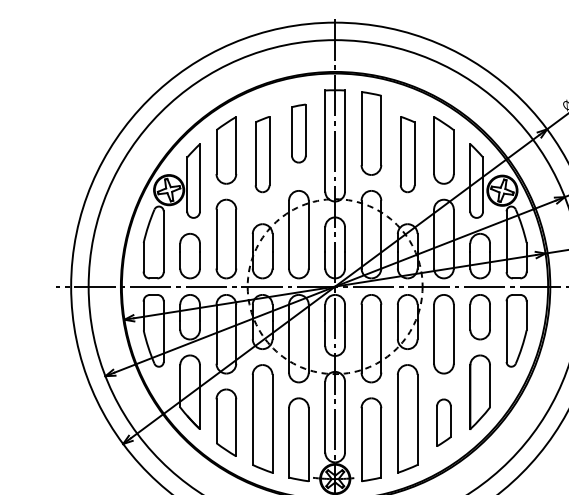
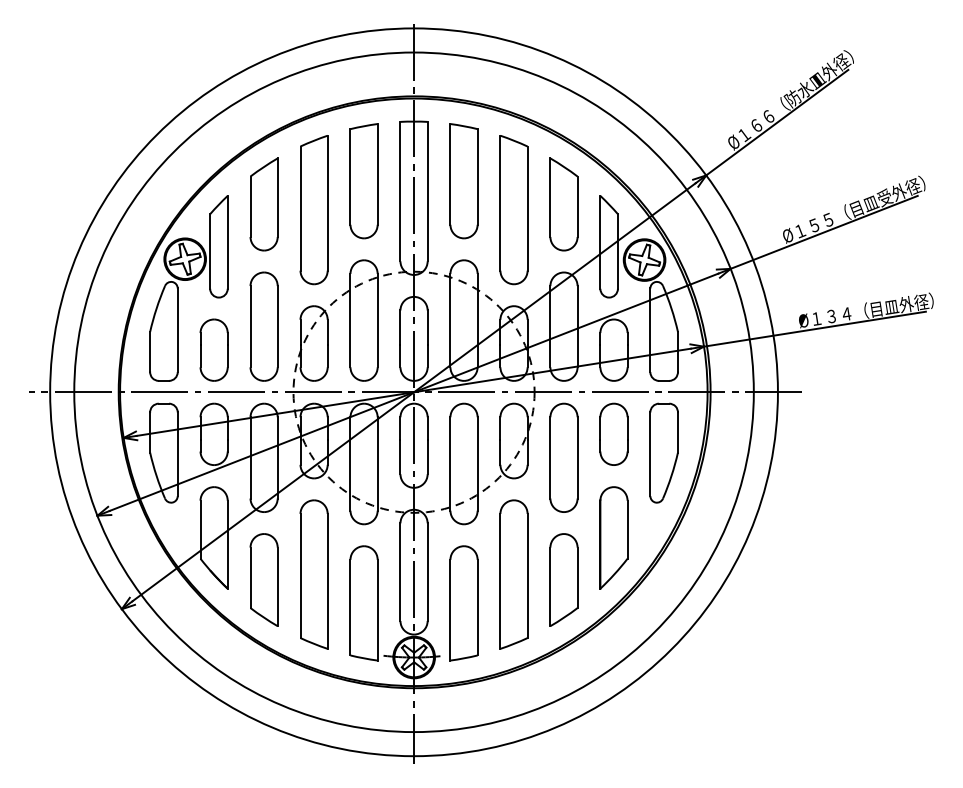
part: (298, 133) -> (363, 181), size x1.43
part: (262, 154) -> (313, 210), size x1.43
part: (407, 154) -> (513, 210), size x1.43
part: (443, 422) -> (563, 579), size x1.43

